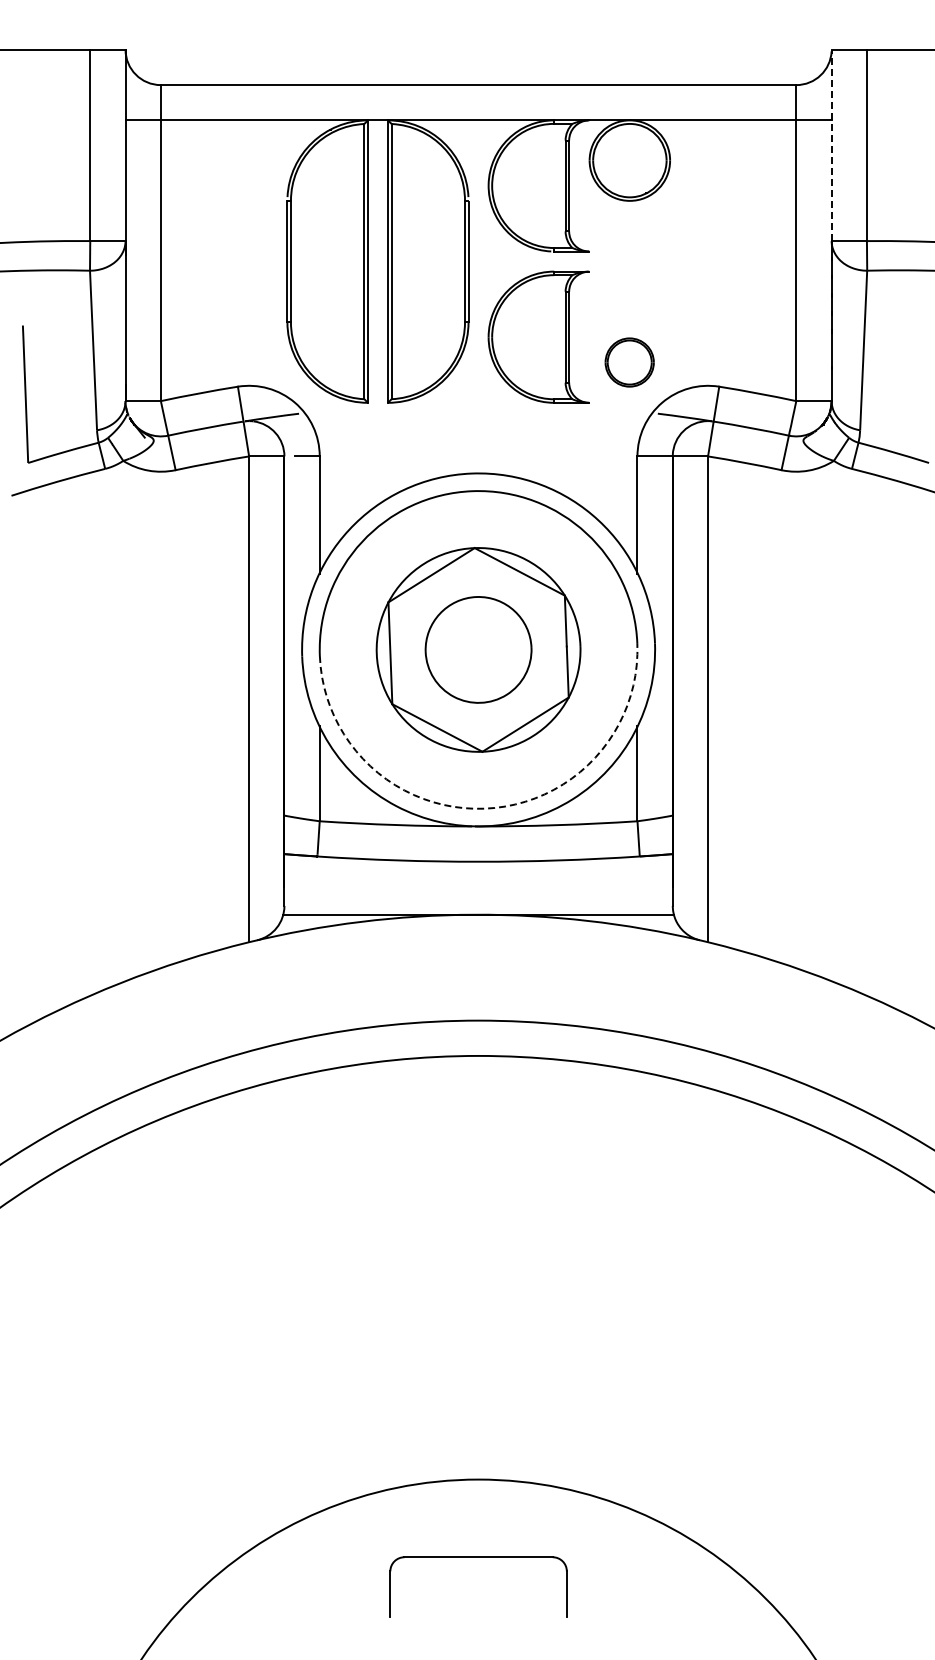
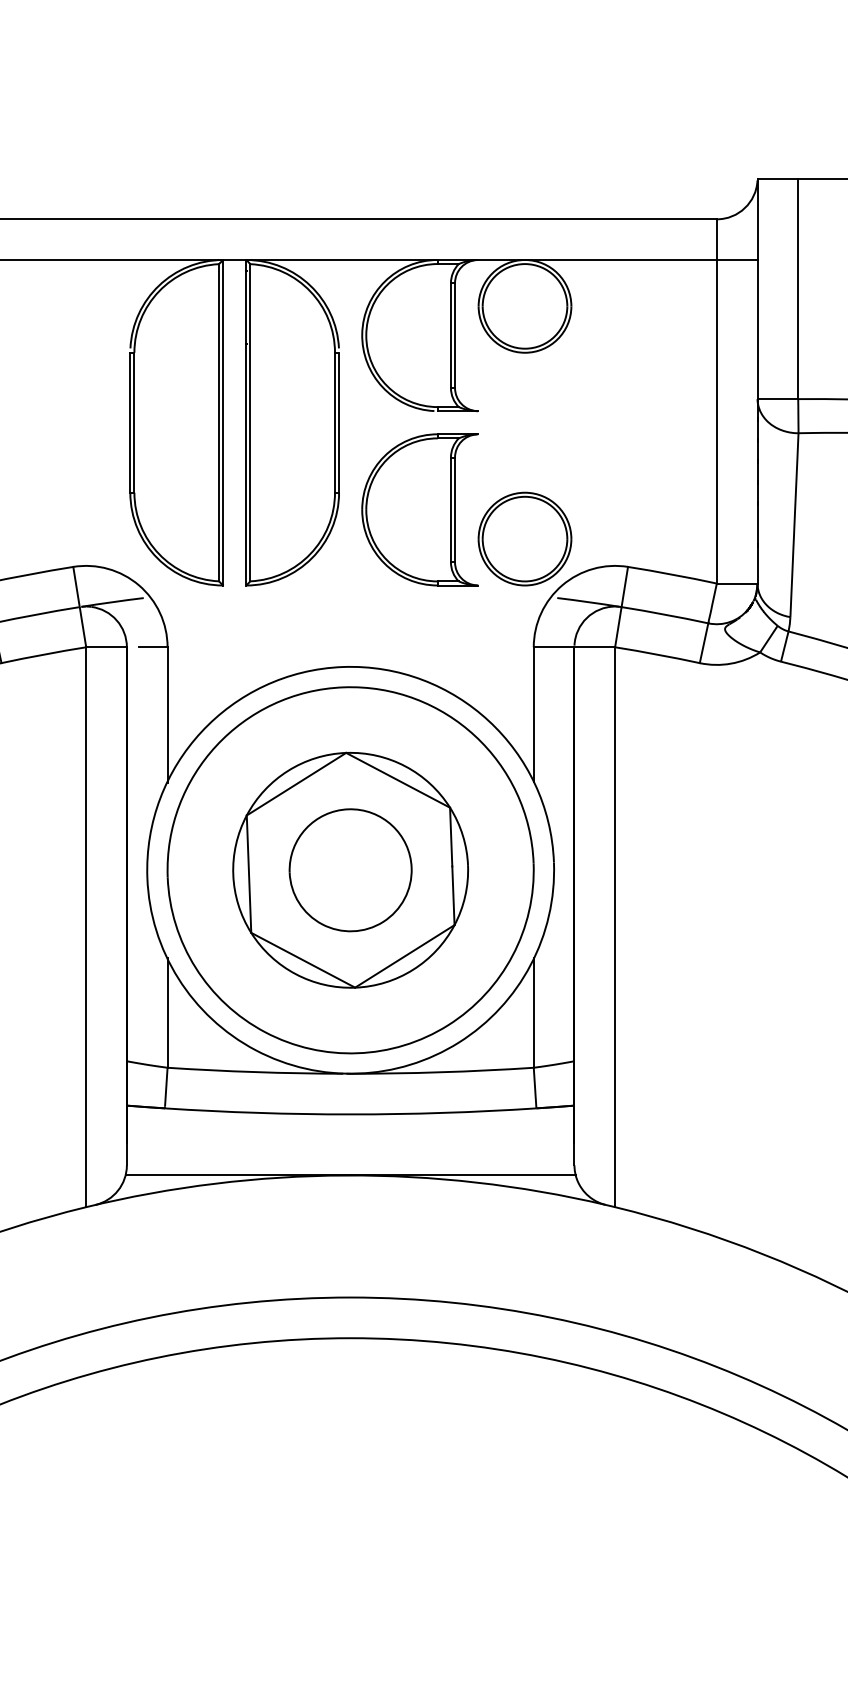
line: (831, 145) -> (757, 288), dashed -> solid
part: (629, 362) -> (524, 539), size x1.67
arc: (484, 808) -> (357, 1053), dashed -> solid

